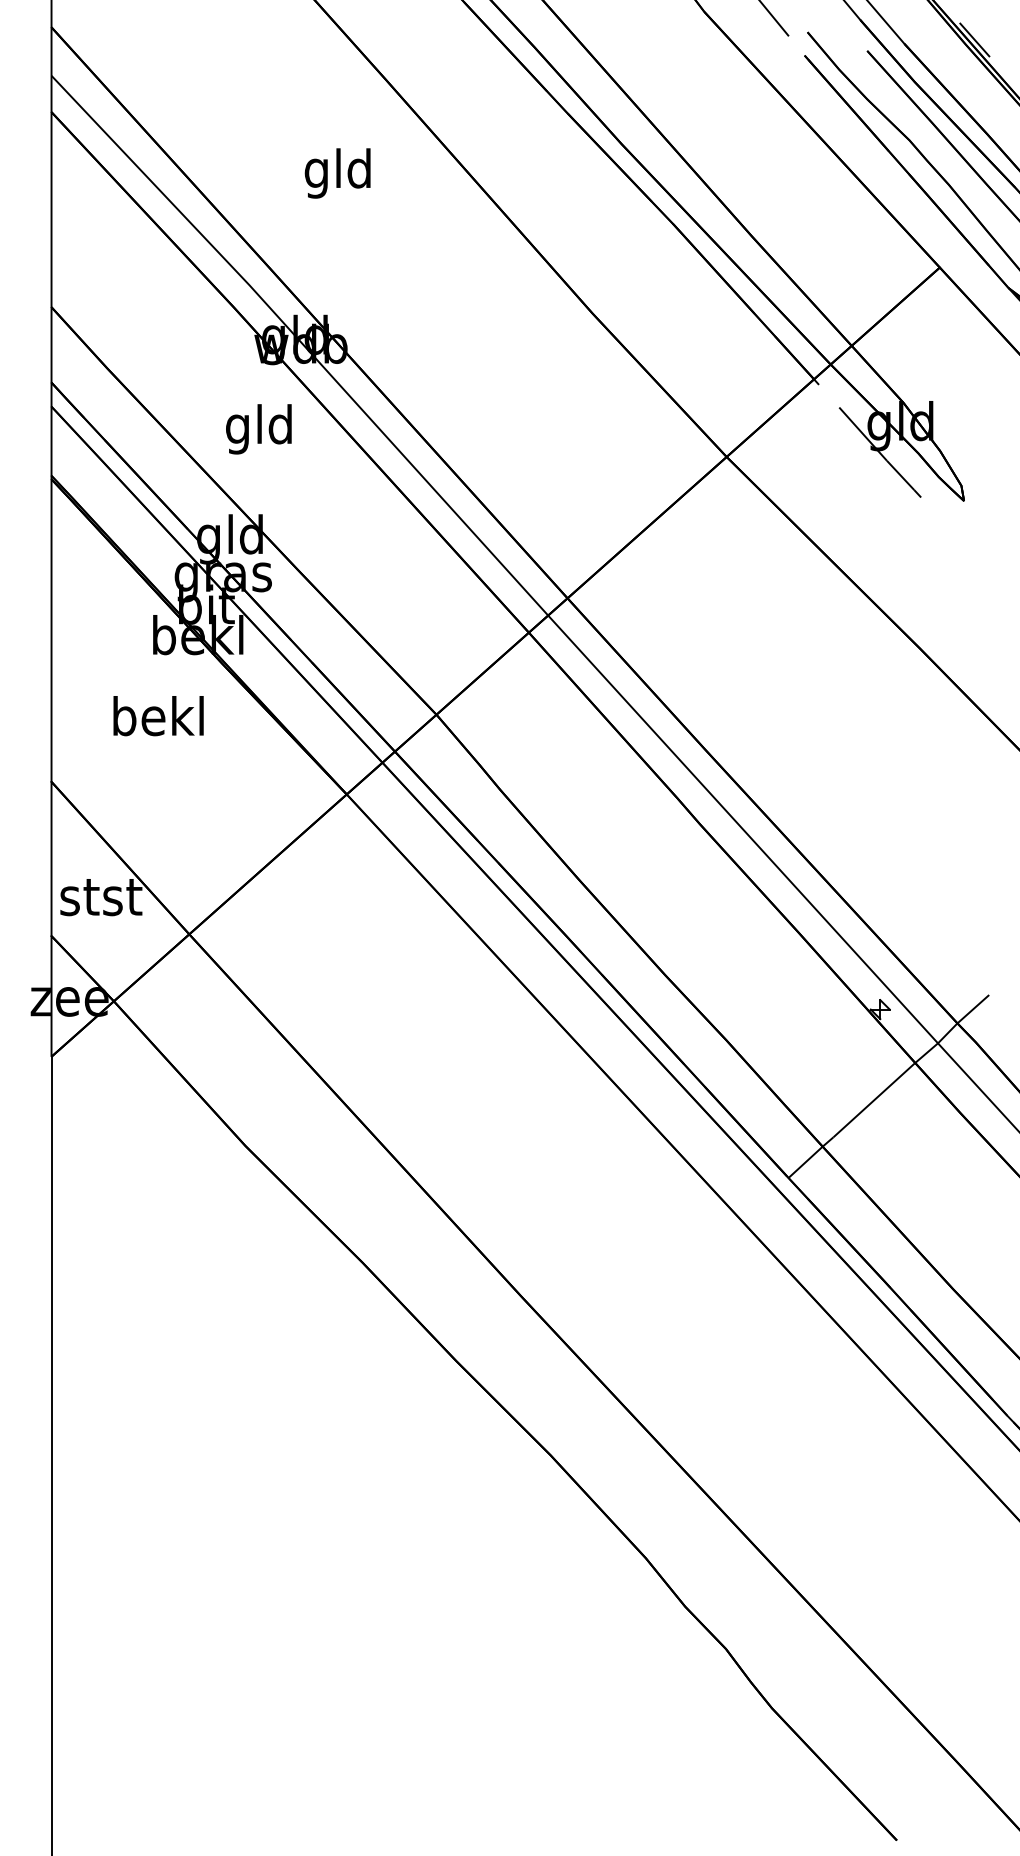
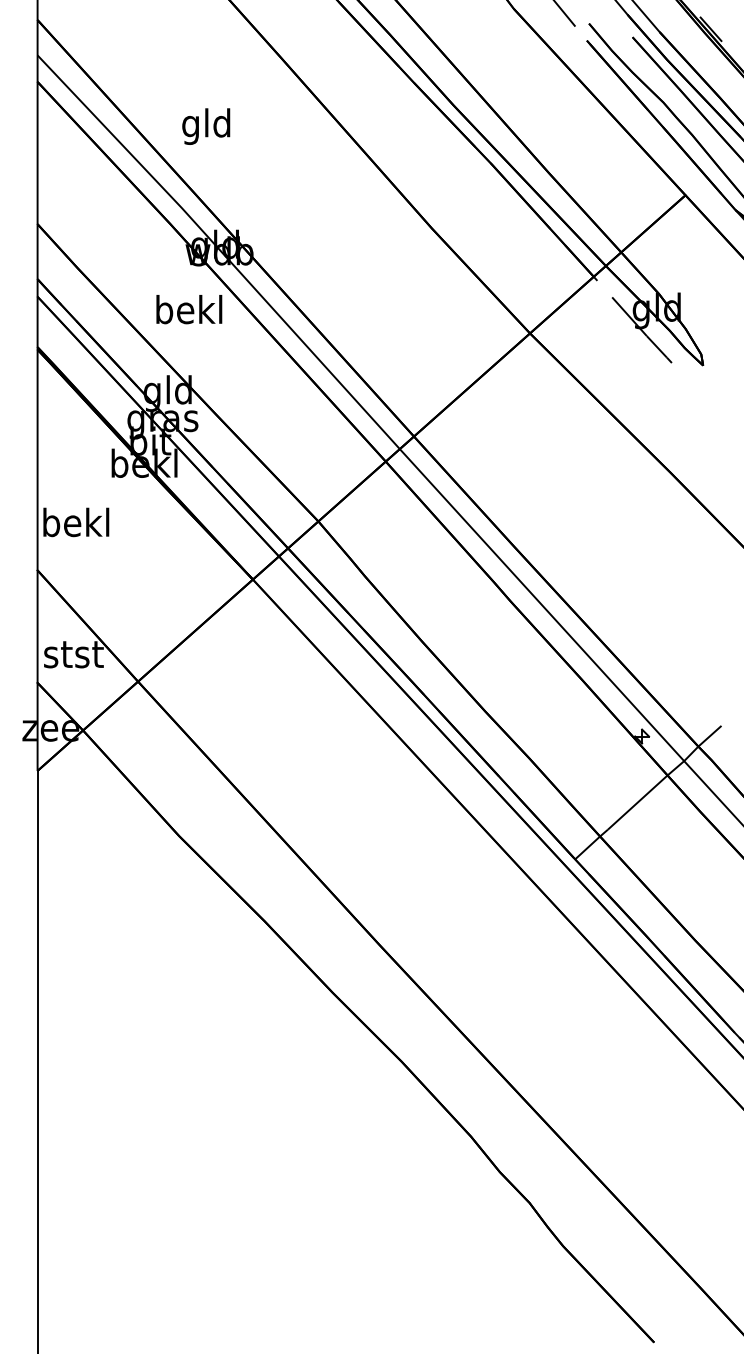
text: (337, 173) -> (206, 126), moved
text: (259, 429) -> (189, 313), gld -> bekl
text: (158, 716) -> (76, 522), moved

